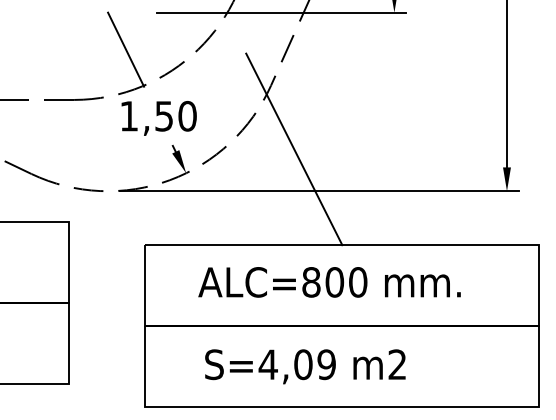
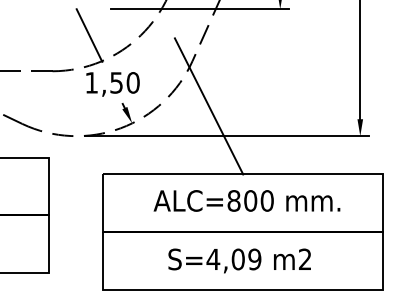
text: (329, 282) -> (246, 201), moved
text: (305, 366) -> (239, 260), moved

